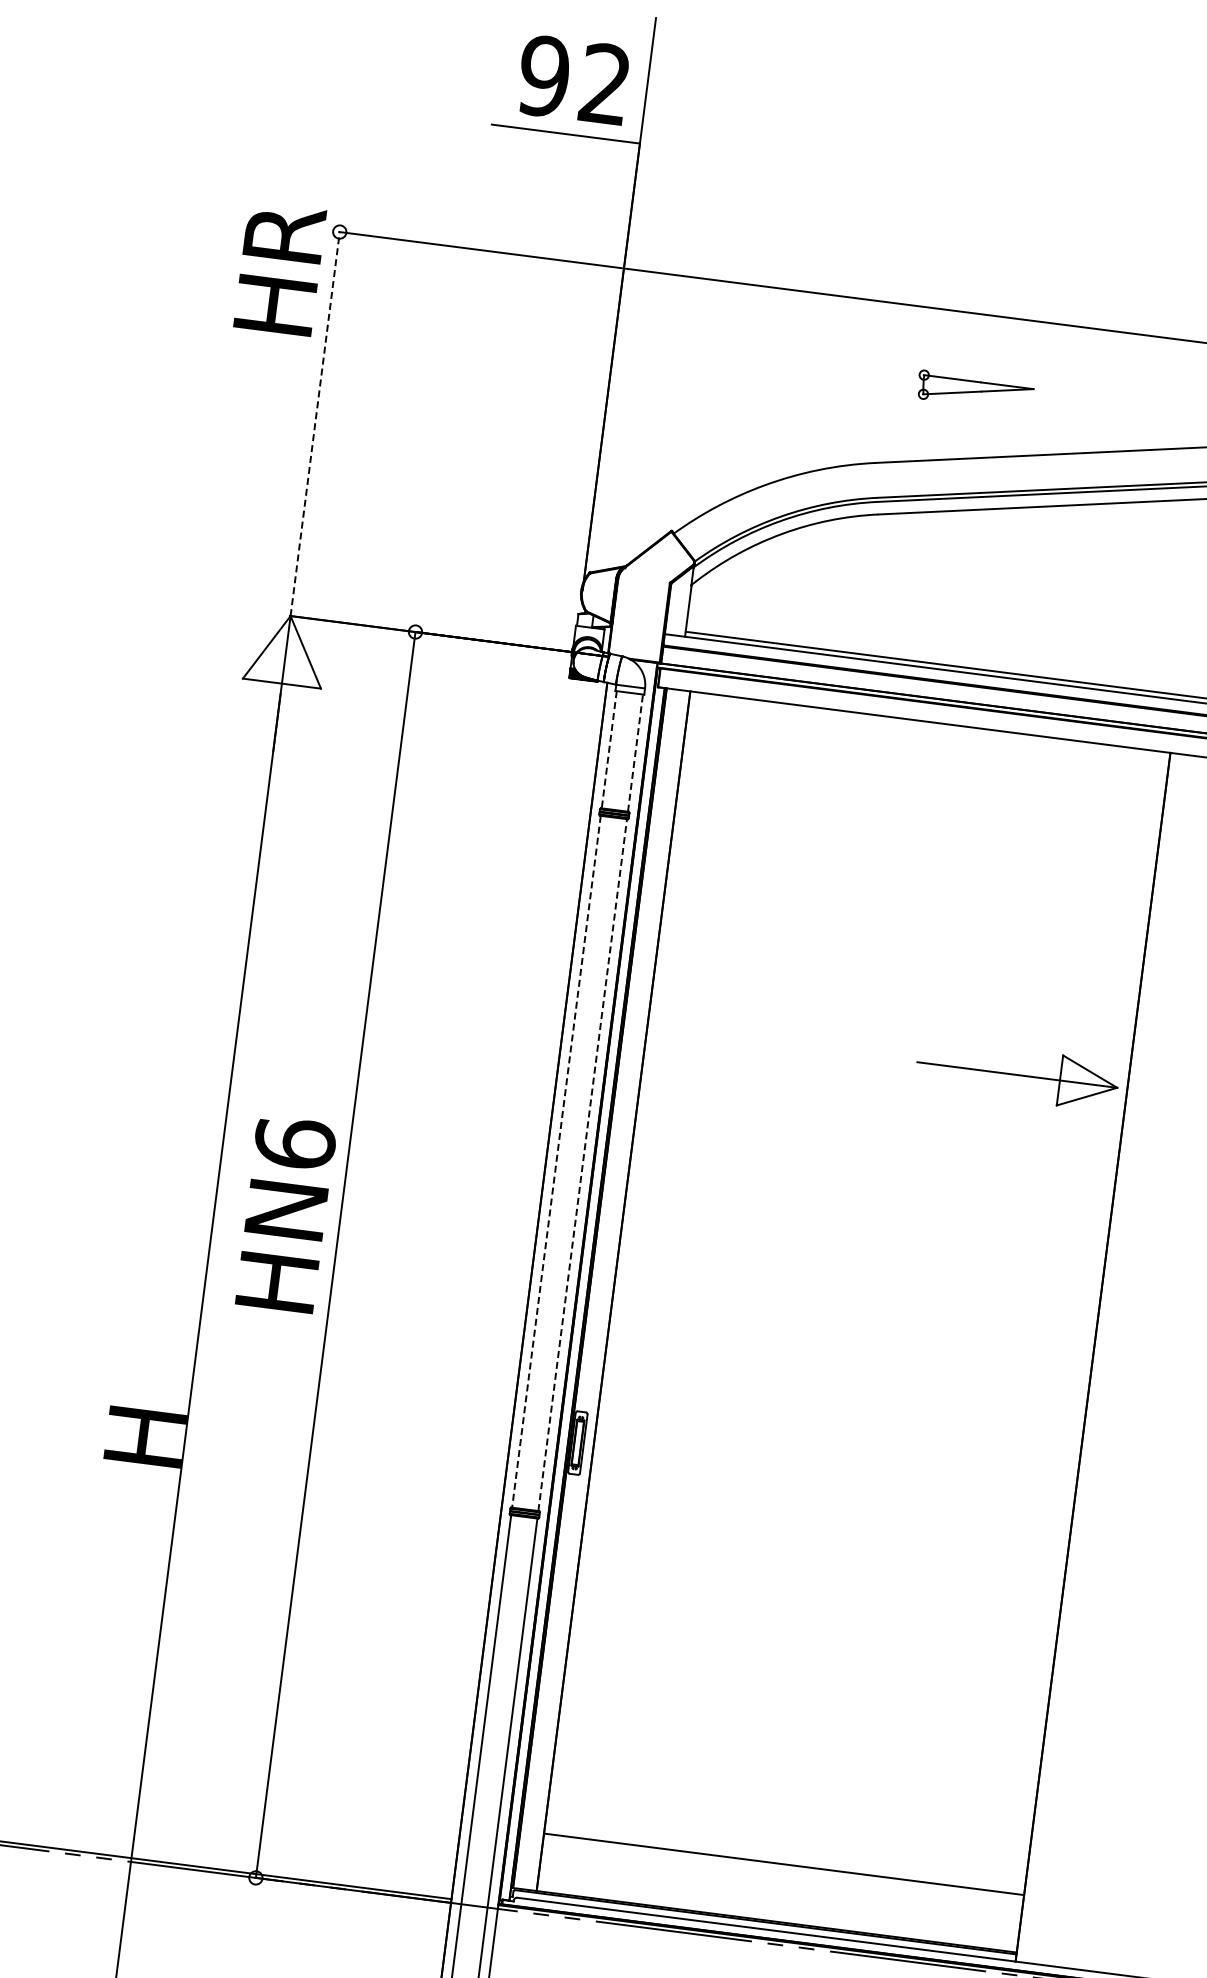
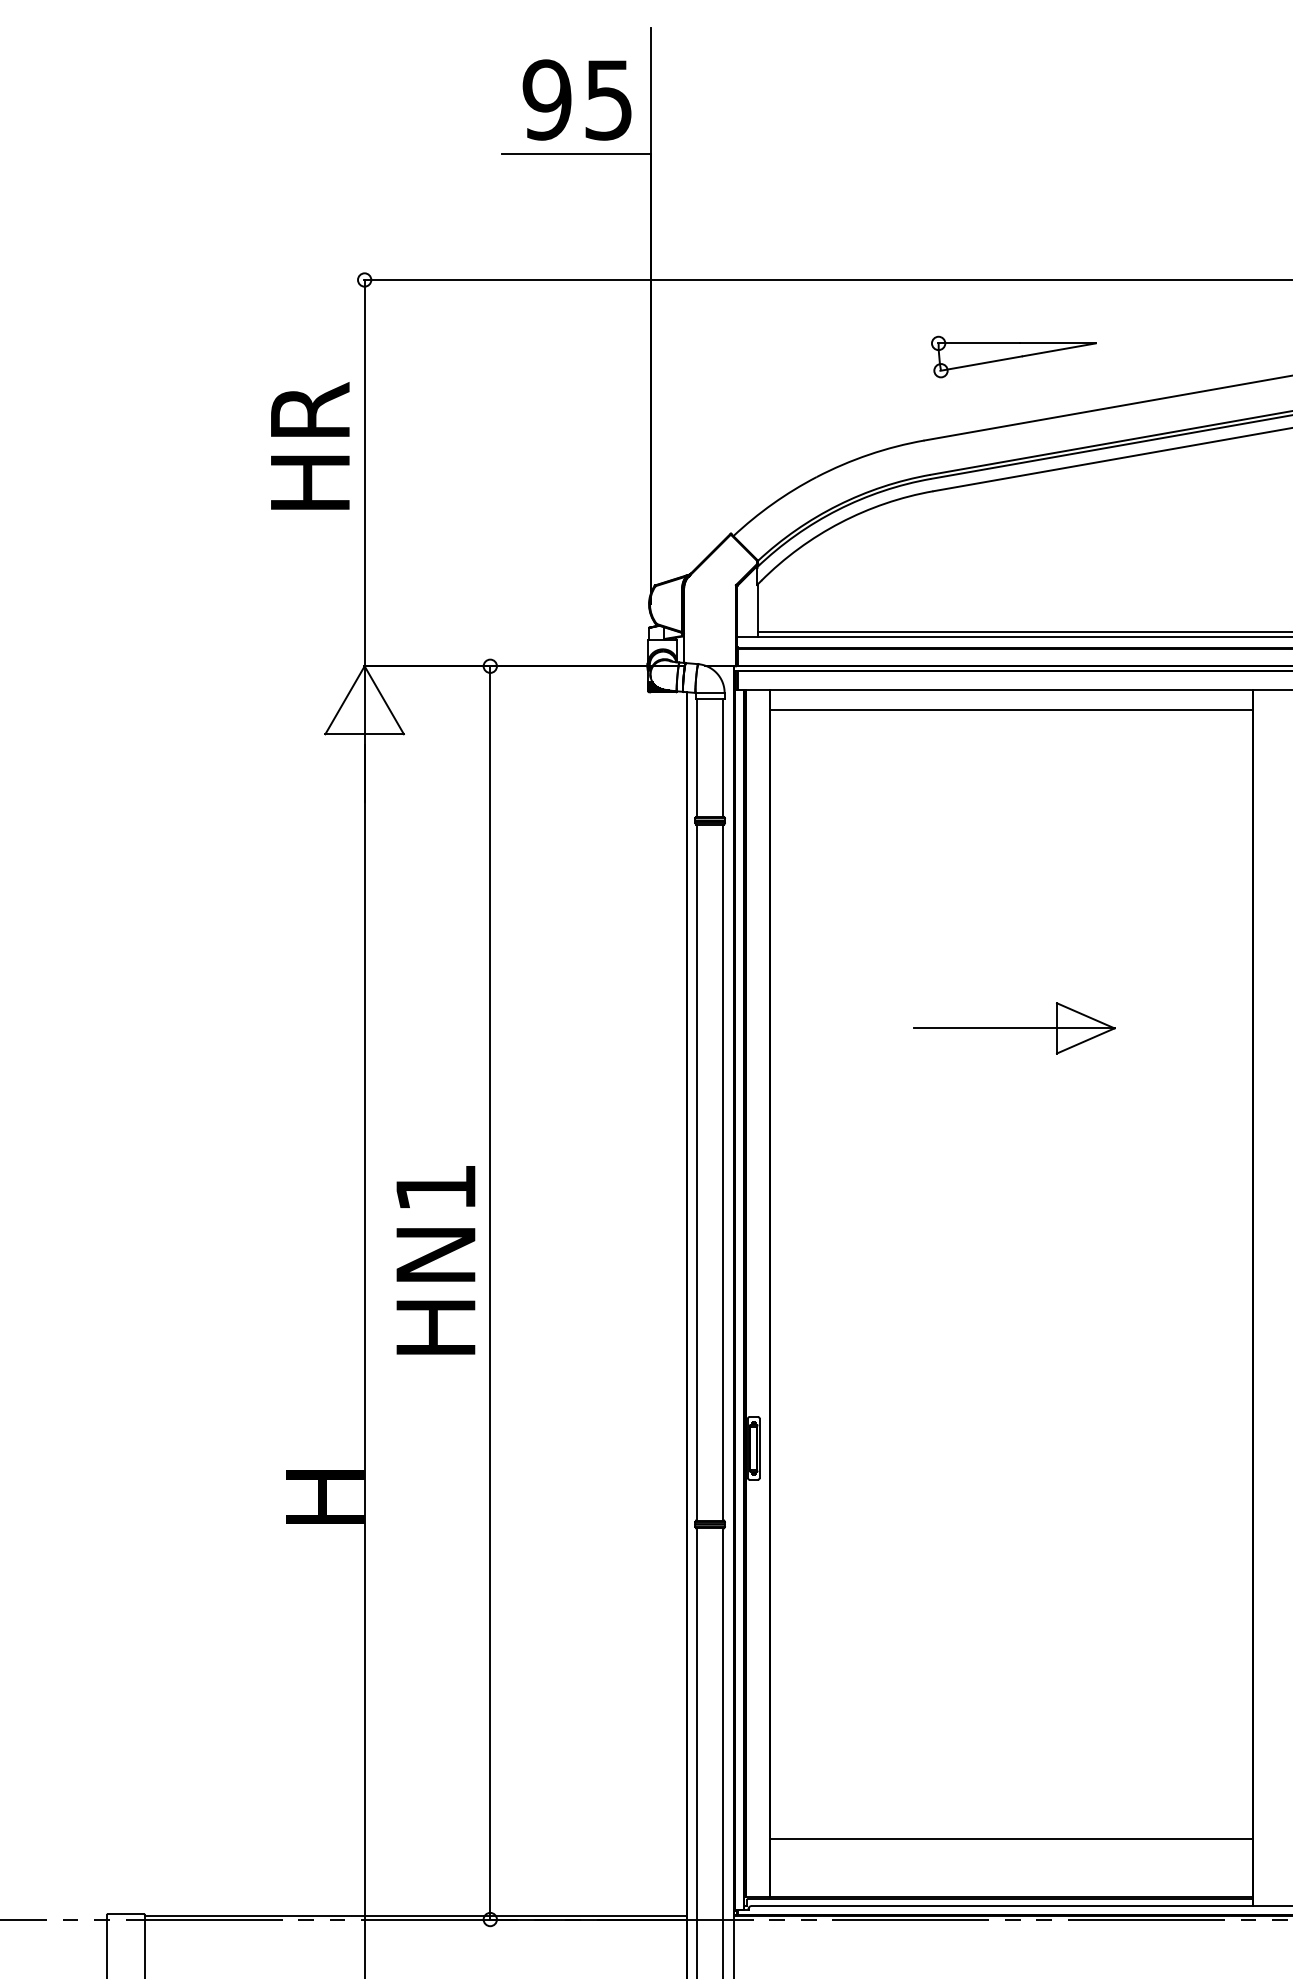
text: (605, 83) -> (608, 99), 92 -> 95
text: (280, 268) -> (310, 445), moved
part: (975, 390) -> (1013, 356), size x1.43
line: (315, 423) -> (364, 472), dashed -> solid
line: (926, 742) -> (1010, 710), added
line: (608, 749) -> (696, 758), dashed -> solid
line: (635, 753) -> (723, 758), dashed -> solid
part: (1017, 1075) -> (1014, 1028), moved
text: (294, 1143) -> (435, 1187), HN6 -> HN1
line: (556, 1161) -> (696, 1172), dashed -> solid
line: (582, 1164) -> (723, 1172), dashed -> solid

